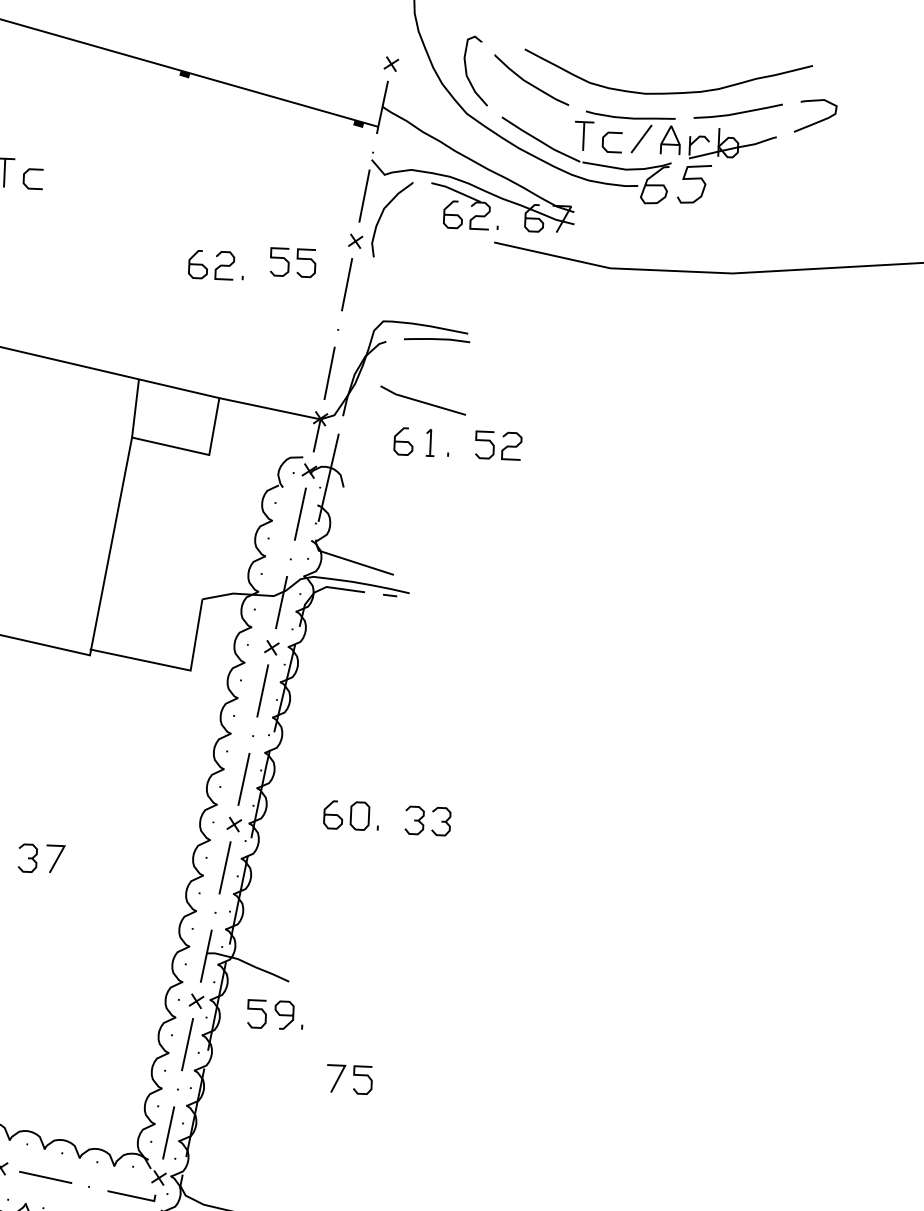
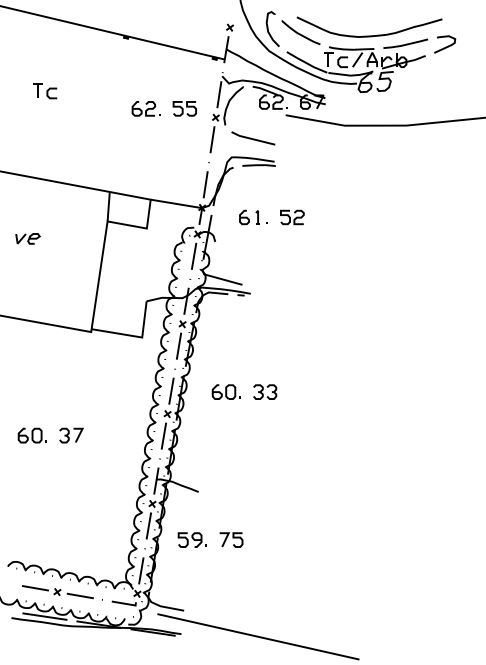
part: (292, 261) -> (184, 108), moved
part: (214, 264) -> (145, 108), moved
line: (423, 400) -> (253, 138), moved
part: (349, 814) -> (225, 391), moved
part: (428, 819) -> (265, 391), moved
part: (273, 1013) -> (191, 539), moved

